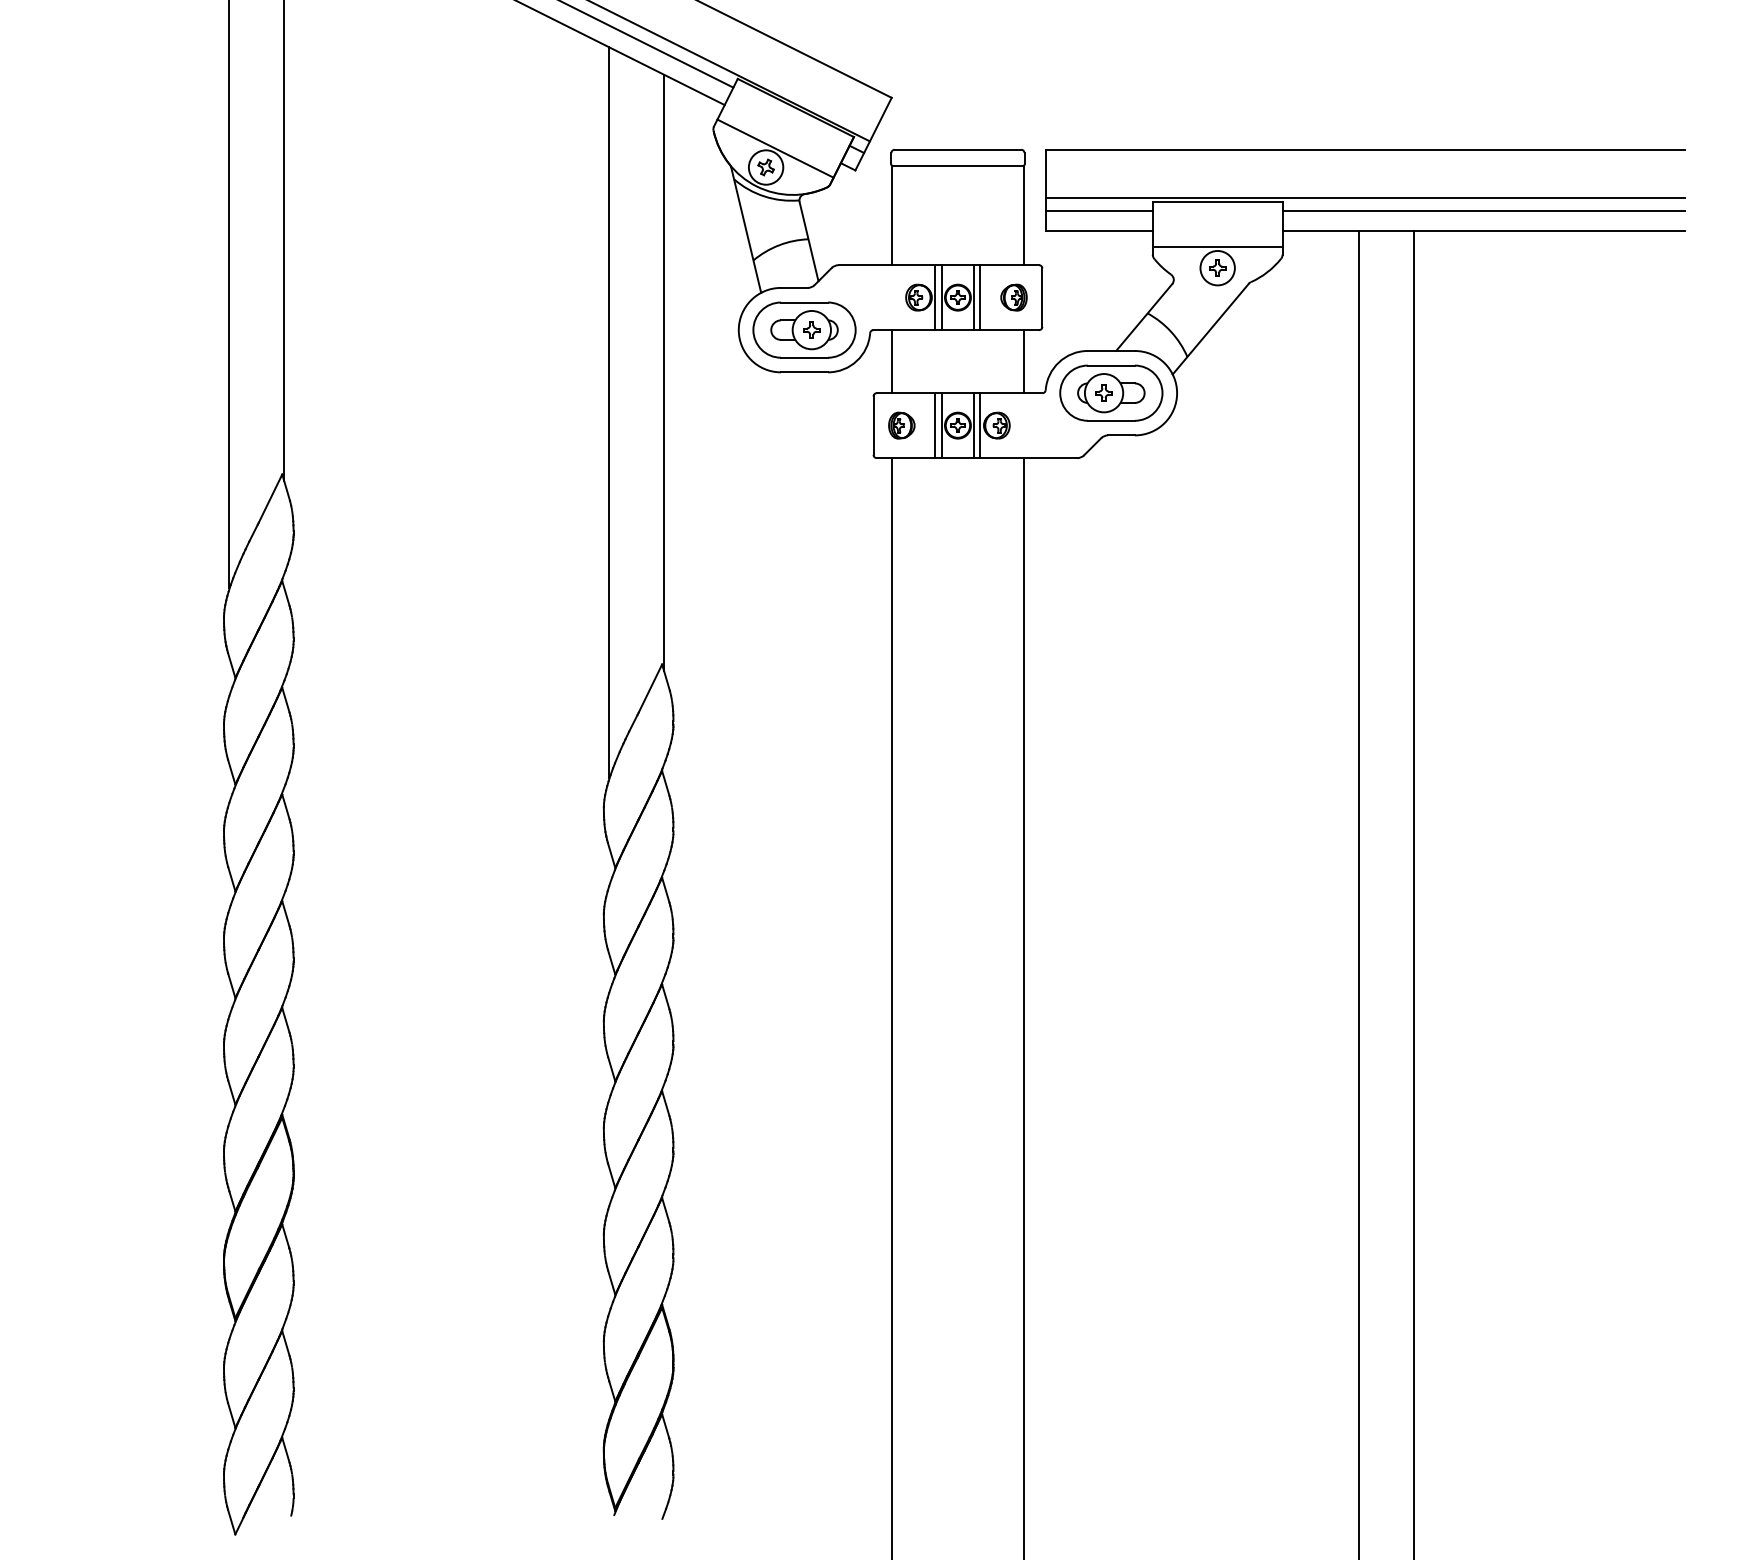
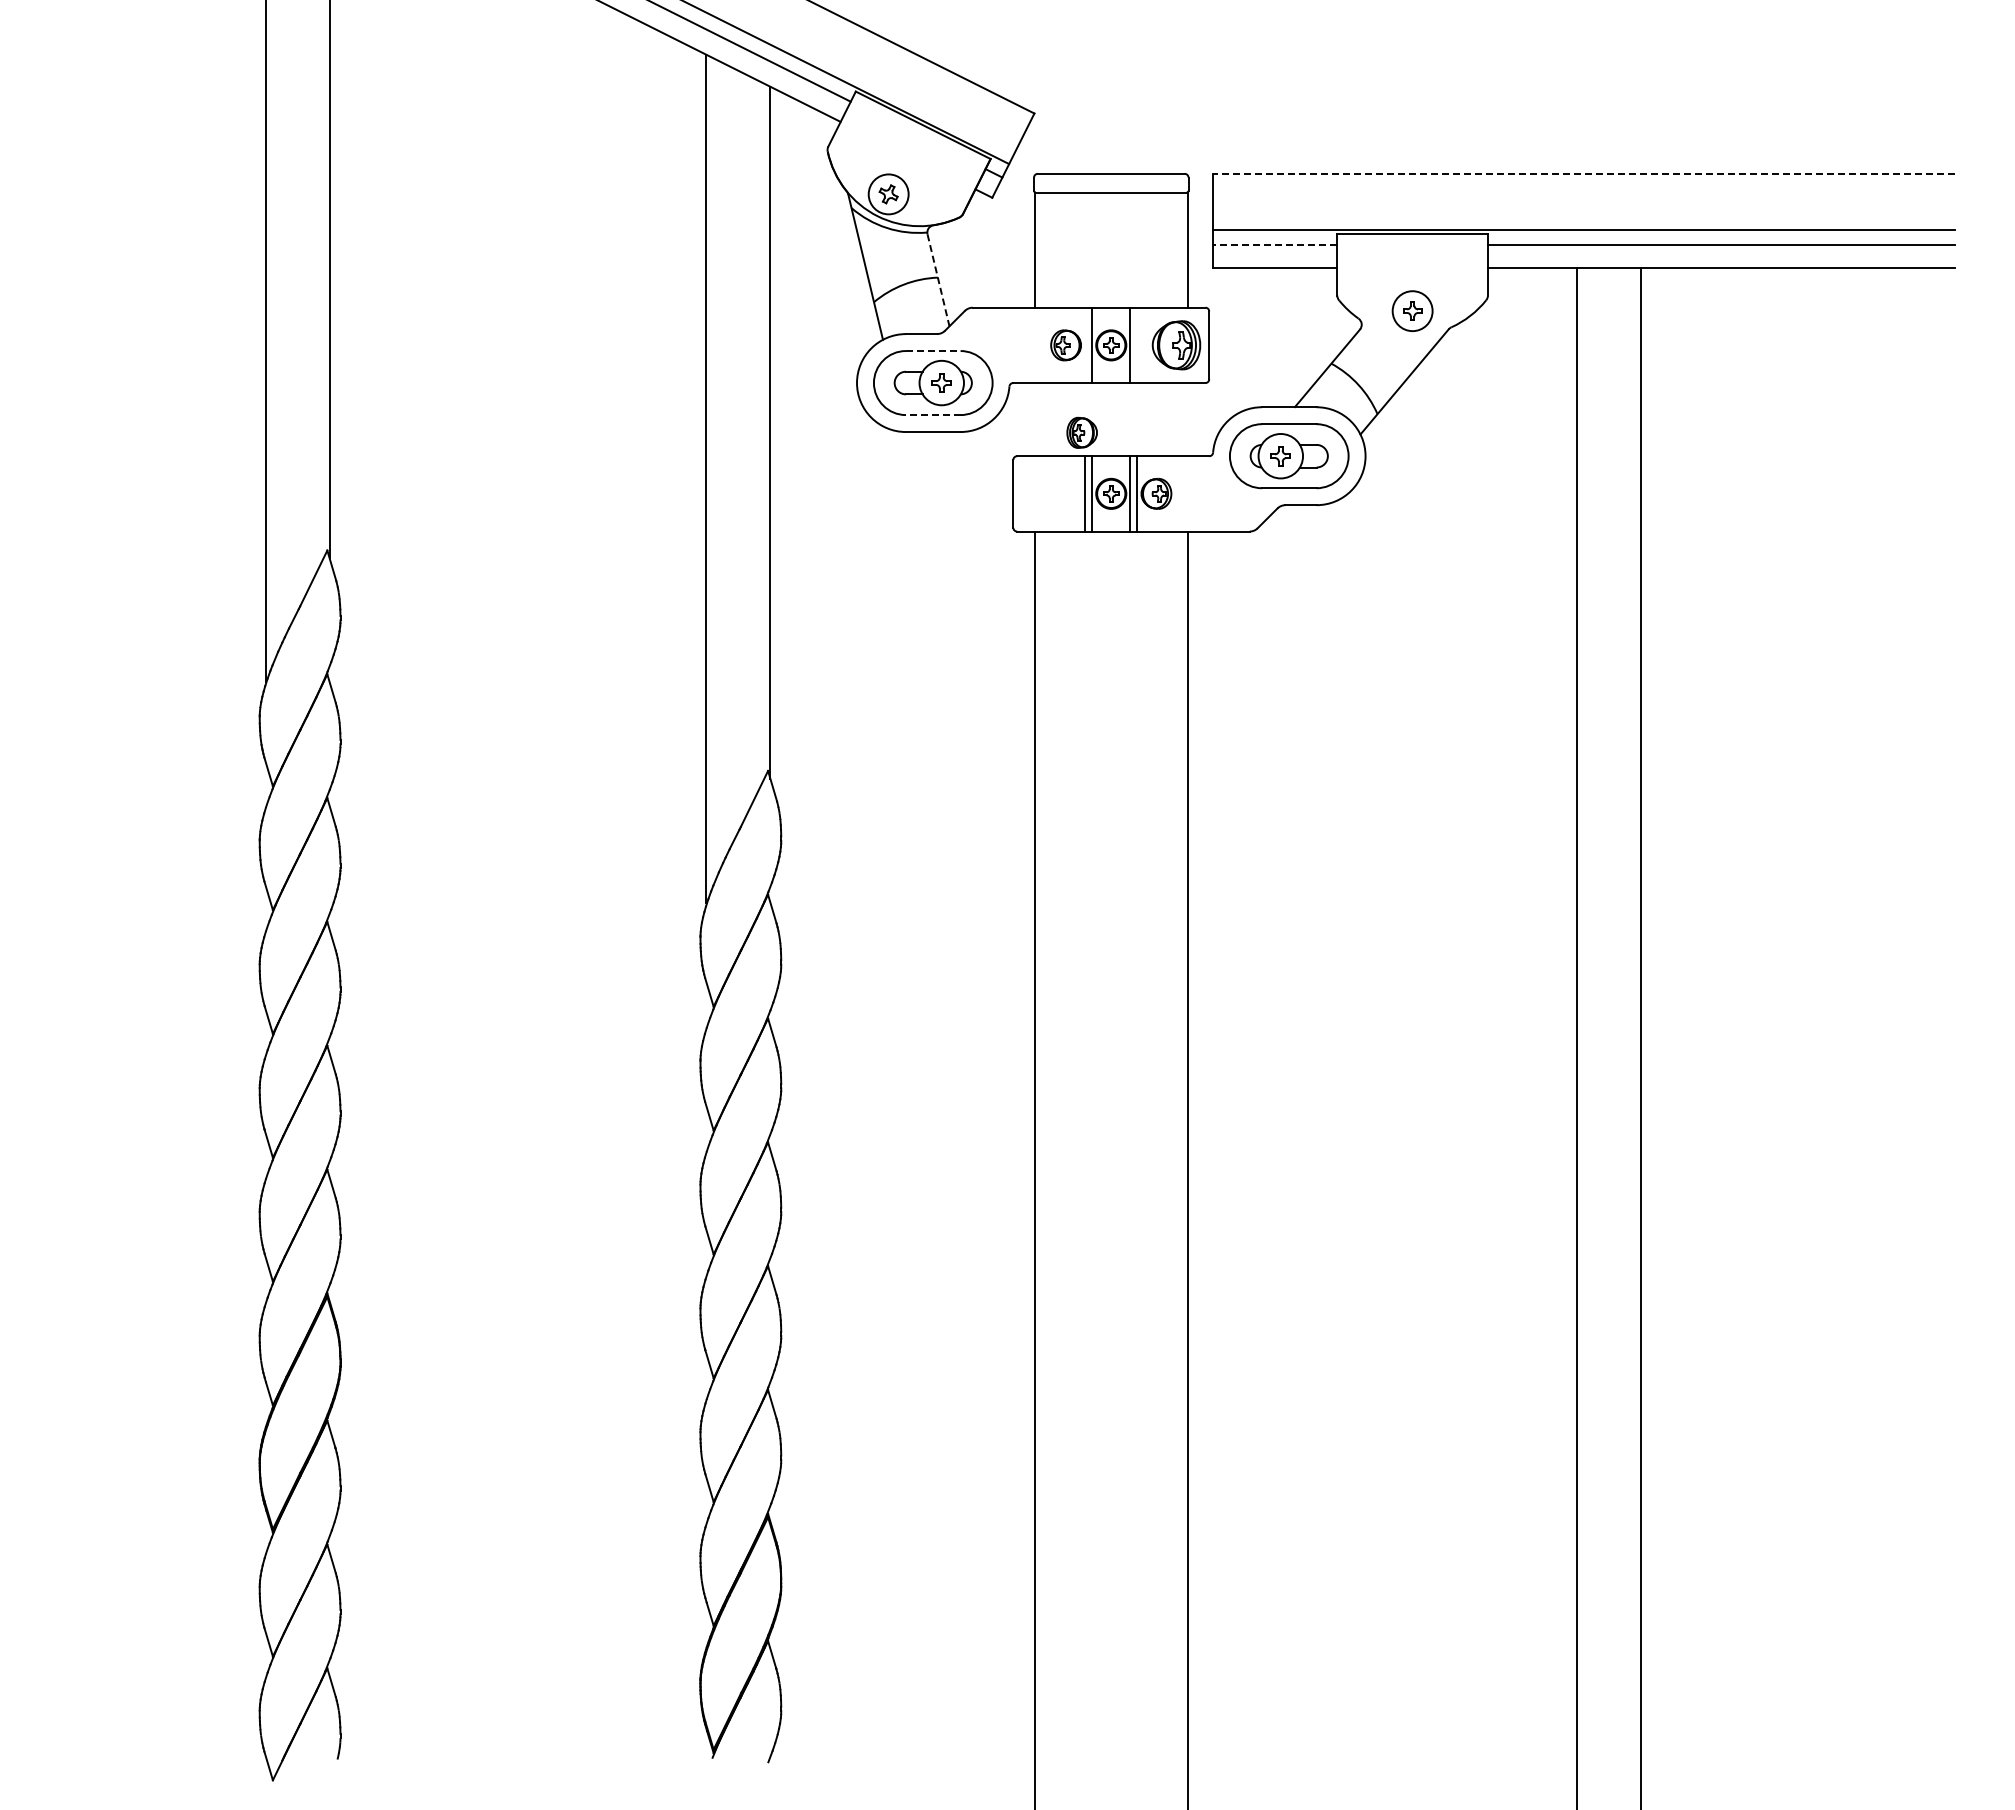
line: (775, 148) -> (899, 172), removed
line: (1364, 149) -> (1583, 173), solid -> dashed
line: (1098, 211) -> (1274, 245), solid -> dashed
line: (809, 241) -> (938, 280), solid -> dashed
line: (1217, 246) -> (1412, 286), removed
line: (935, 297) -> (1085, 345), removed
line: (980, 297) -> (1137, 345), removed
part: (1013, 297) -> (1175, 345), size x1.6
line: (804, 302) -> (933, 351), solid -> dashed
line: (803, 358) -> (932, 415), solid -> dashed
line: (892, 361) -> (1035, 419), removed
line: (1023, 361) -> (1187, 419), removed
part: (901, 425) -> (1081, 432), moved

